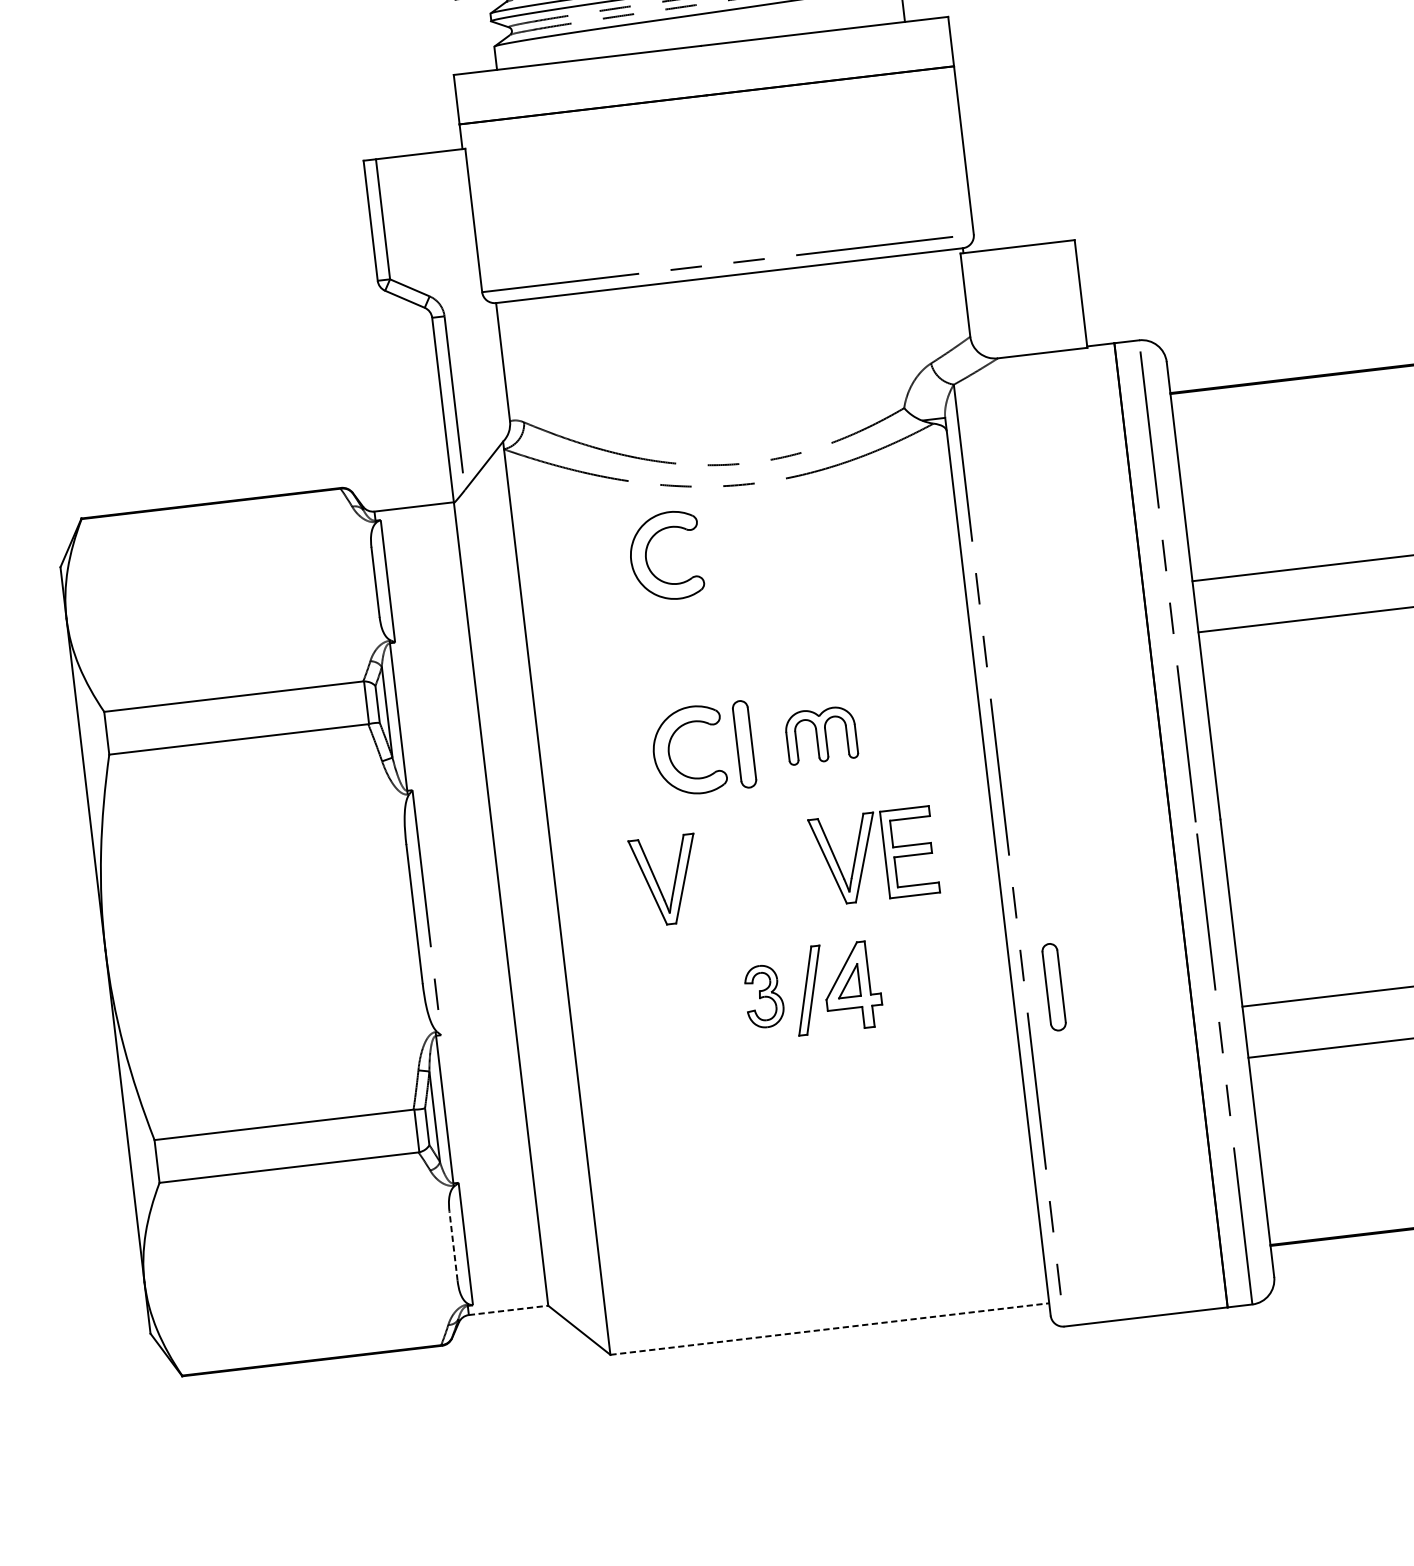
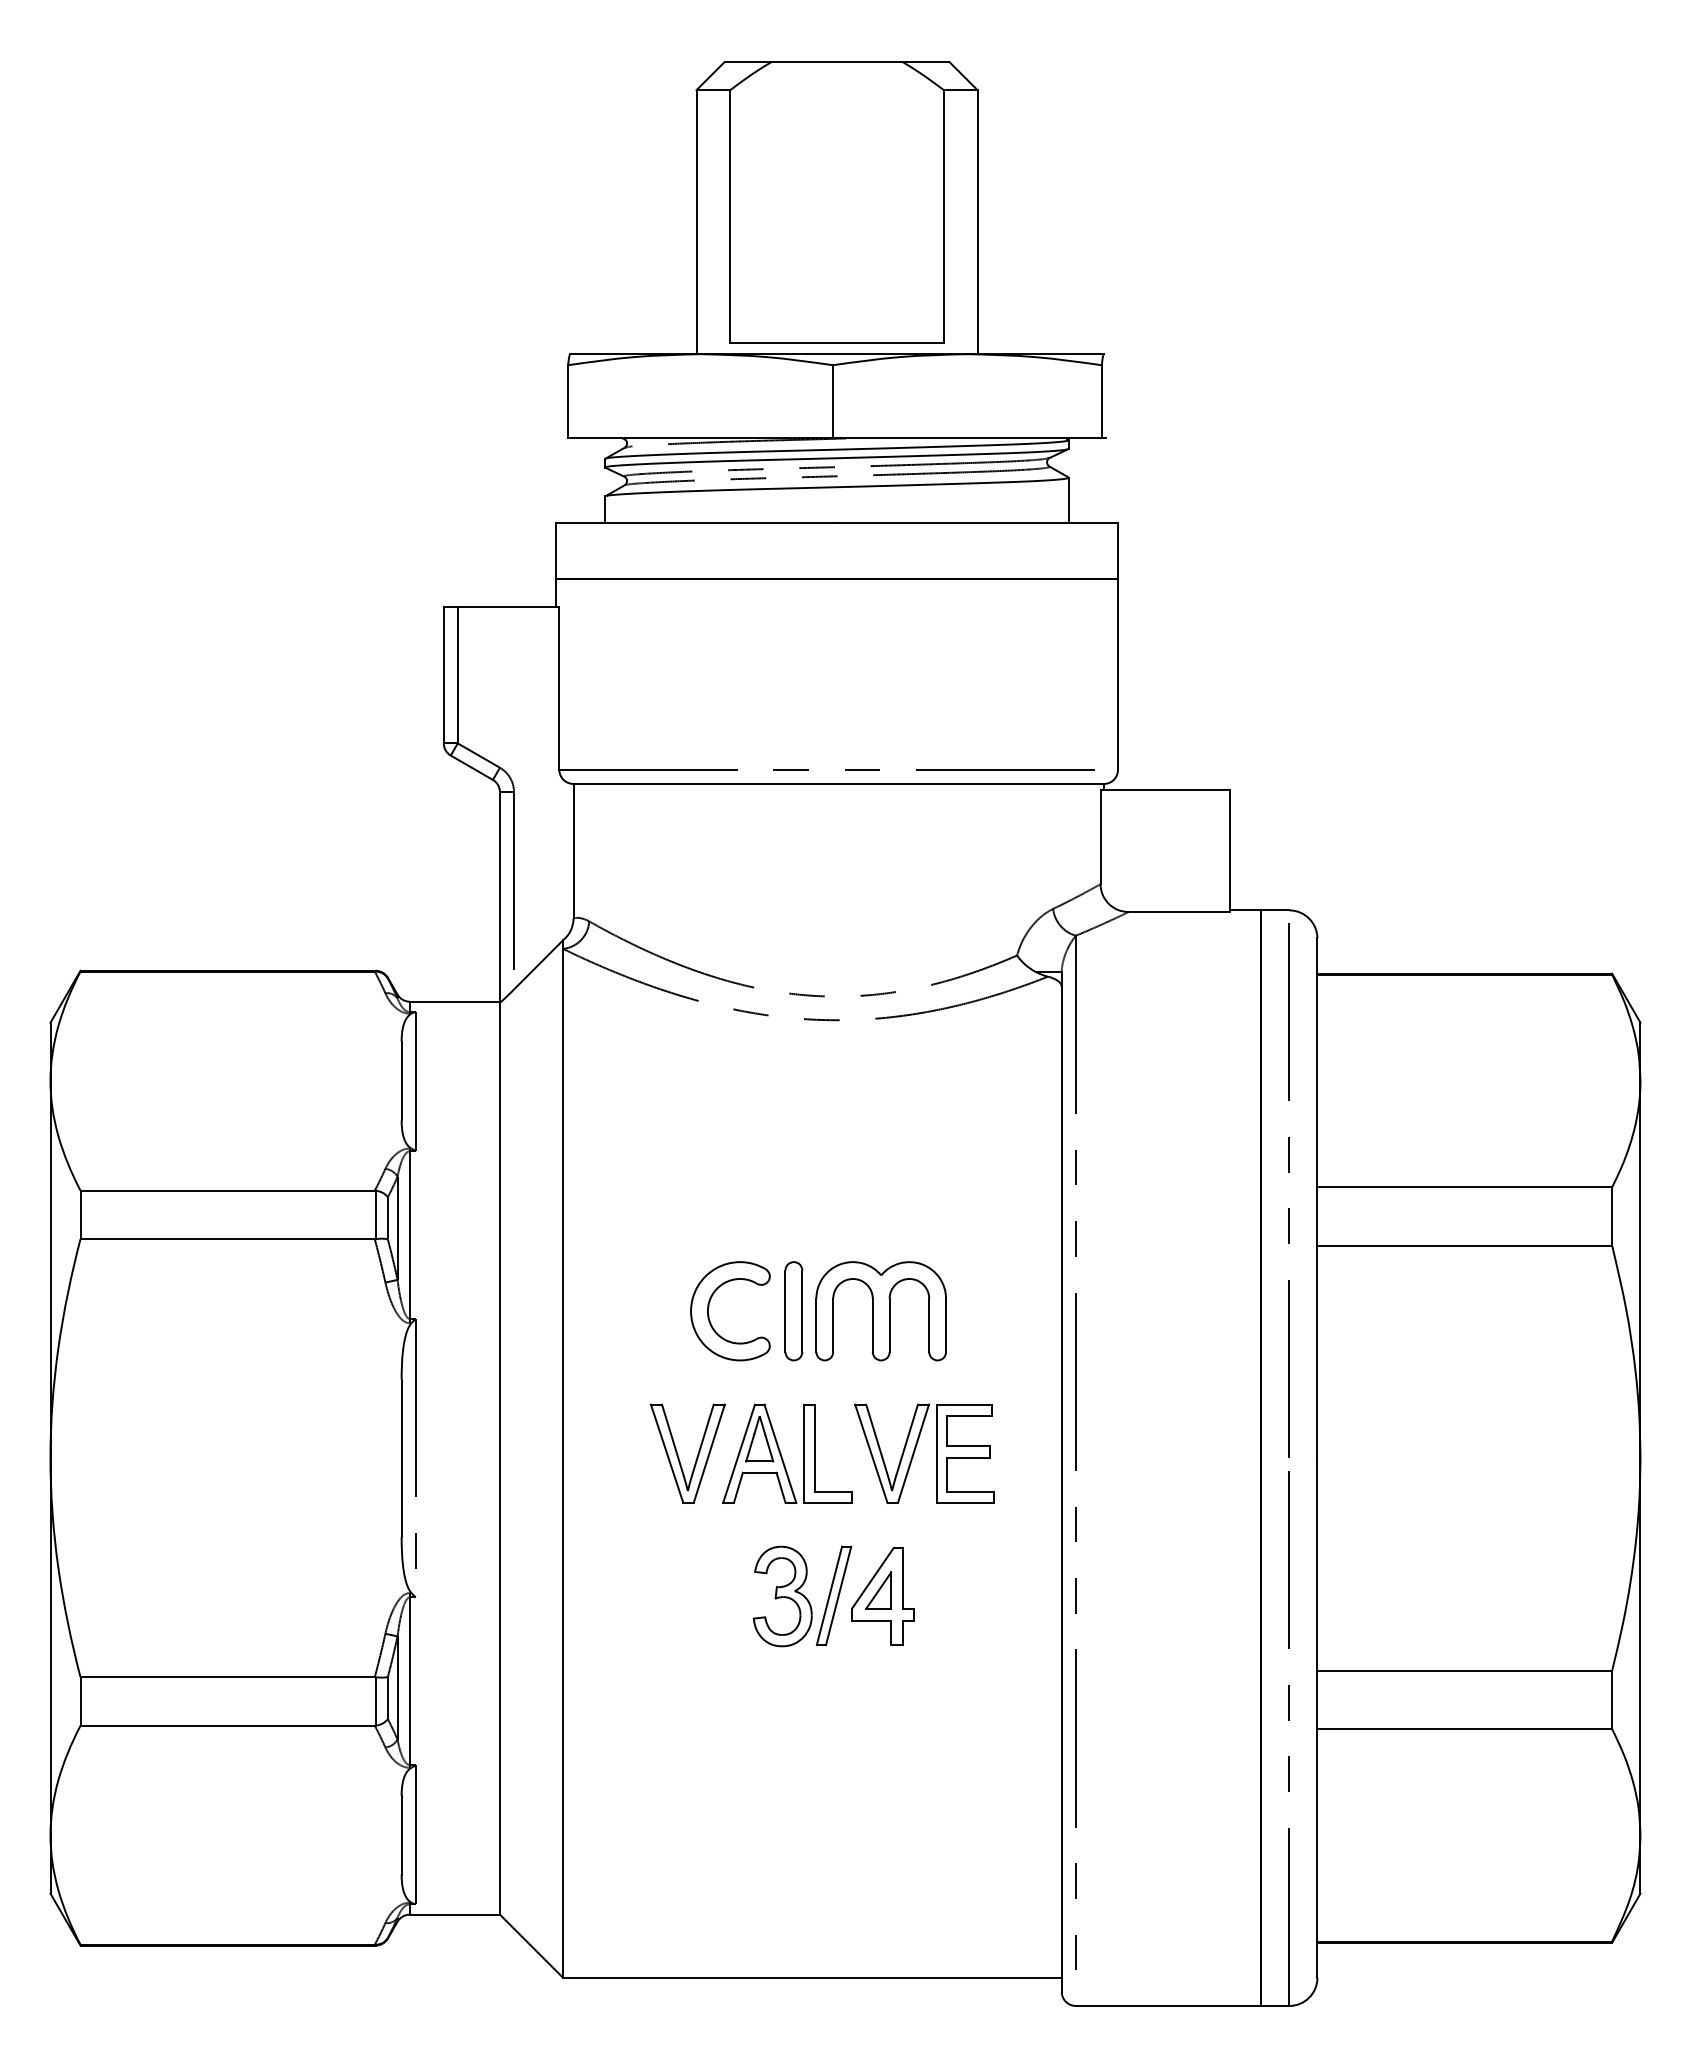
part: (647, 555) -> (709, 1086), removed
part: (820, 735) -> (880, 1311), size x1.67
part: (753, 870) -> (787, 1453), added
part: (1053, 987) -> (1108, 1624), removed
part: (764, 996) -> (782, 1596), size x1.43
line: (453, 1245) -> (401, 1834), dashed -> solid
line: (509, 1310) -> (455, 1914), dashed -> solid
line: (829, 1328) -> (812, 1977), dashed -> solid

